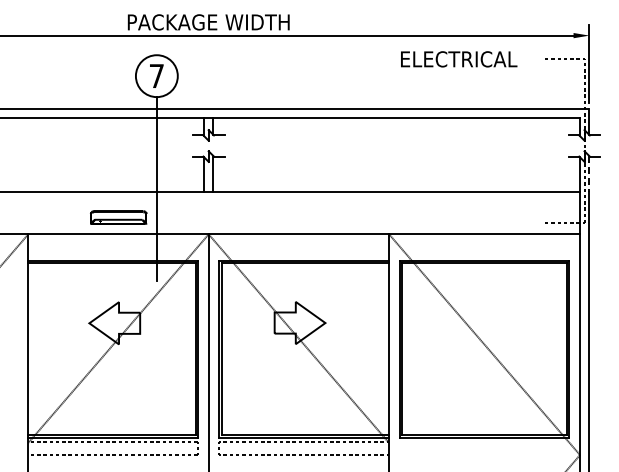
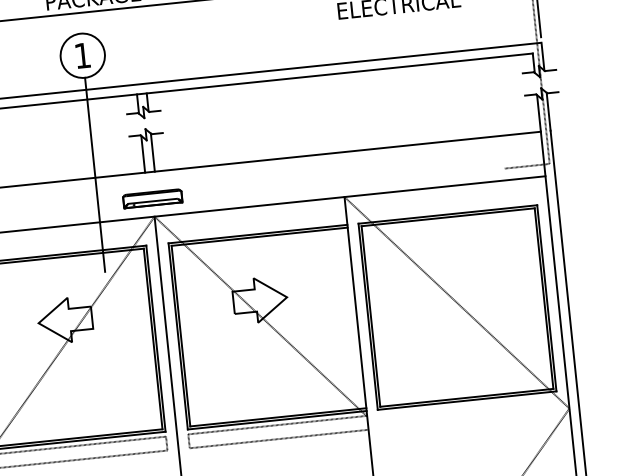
text: (156, 75) -> (82, 55), 7 -> 1
line: (589, 174) -> (548, 112), dashed -> solid
part: (118, 217) -> (152, 198), moved

